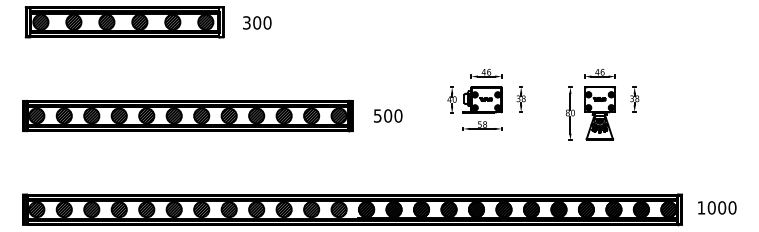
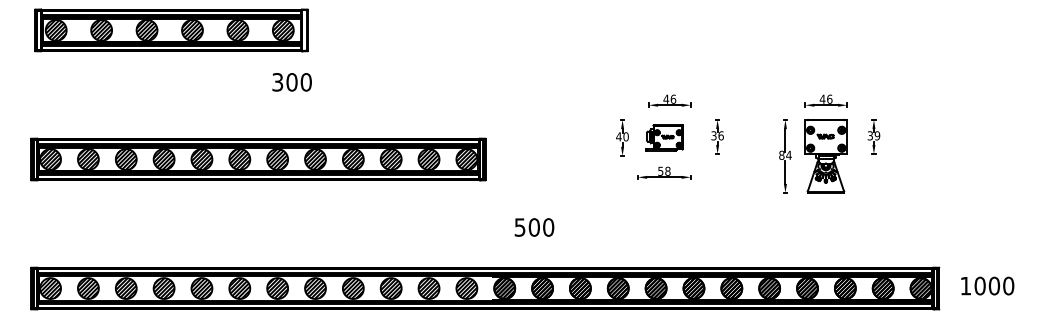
text: (256, 23) -> (291, 82), moved
text: (523, 98) -> (720, 135), 38 -> 36
text: (637, 98) -> (877, 135), 38 -> 39
part: (482, 100) -> (664, 137), size x0.7
text: (572, 112) -> (788, 154), 80 -> 84
text: (388, 116) -> (534, 227), moved

